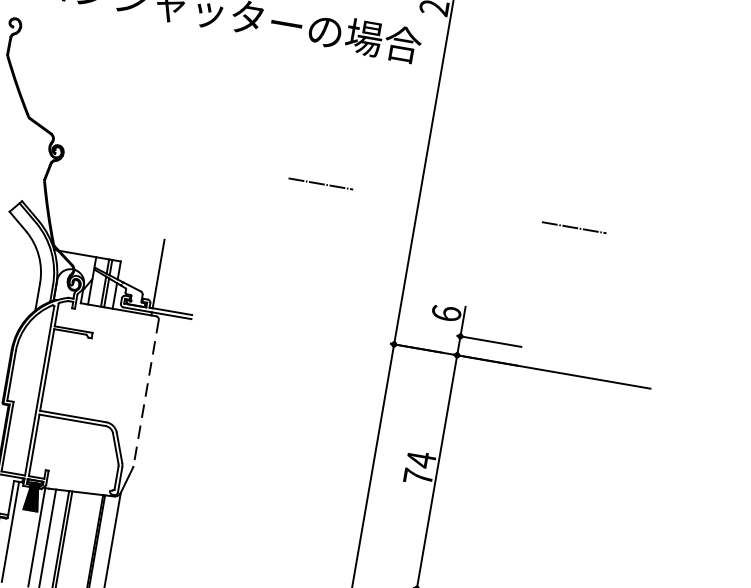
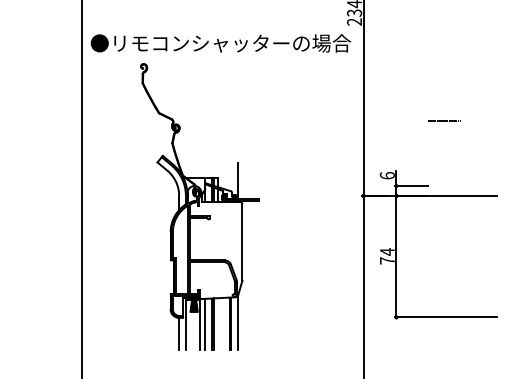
line: (320, 182) -> (312, 120), removed
line: (146, 393) -> (242, 242), dashed -> solid

